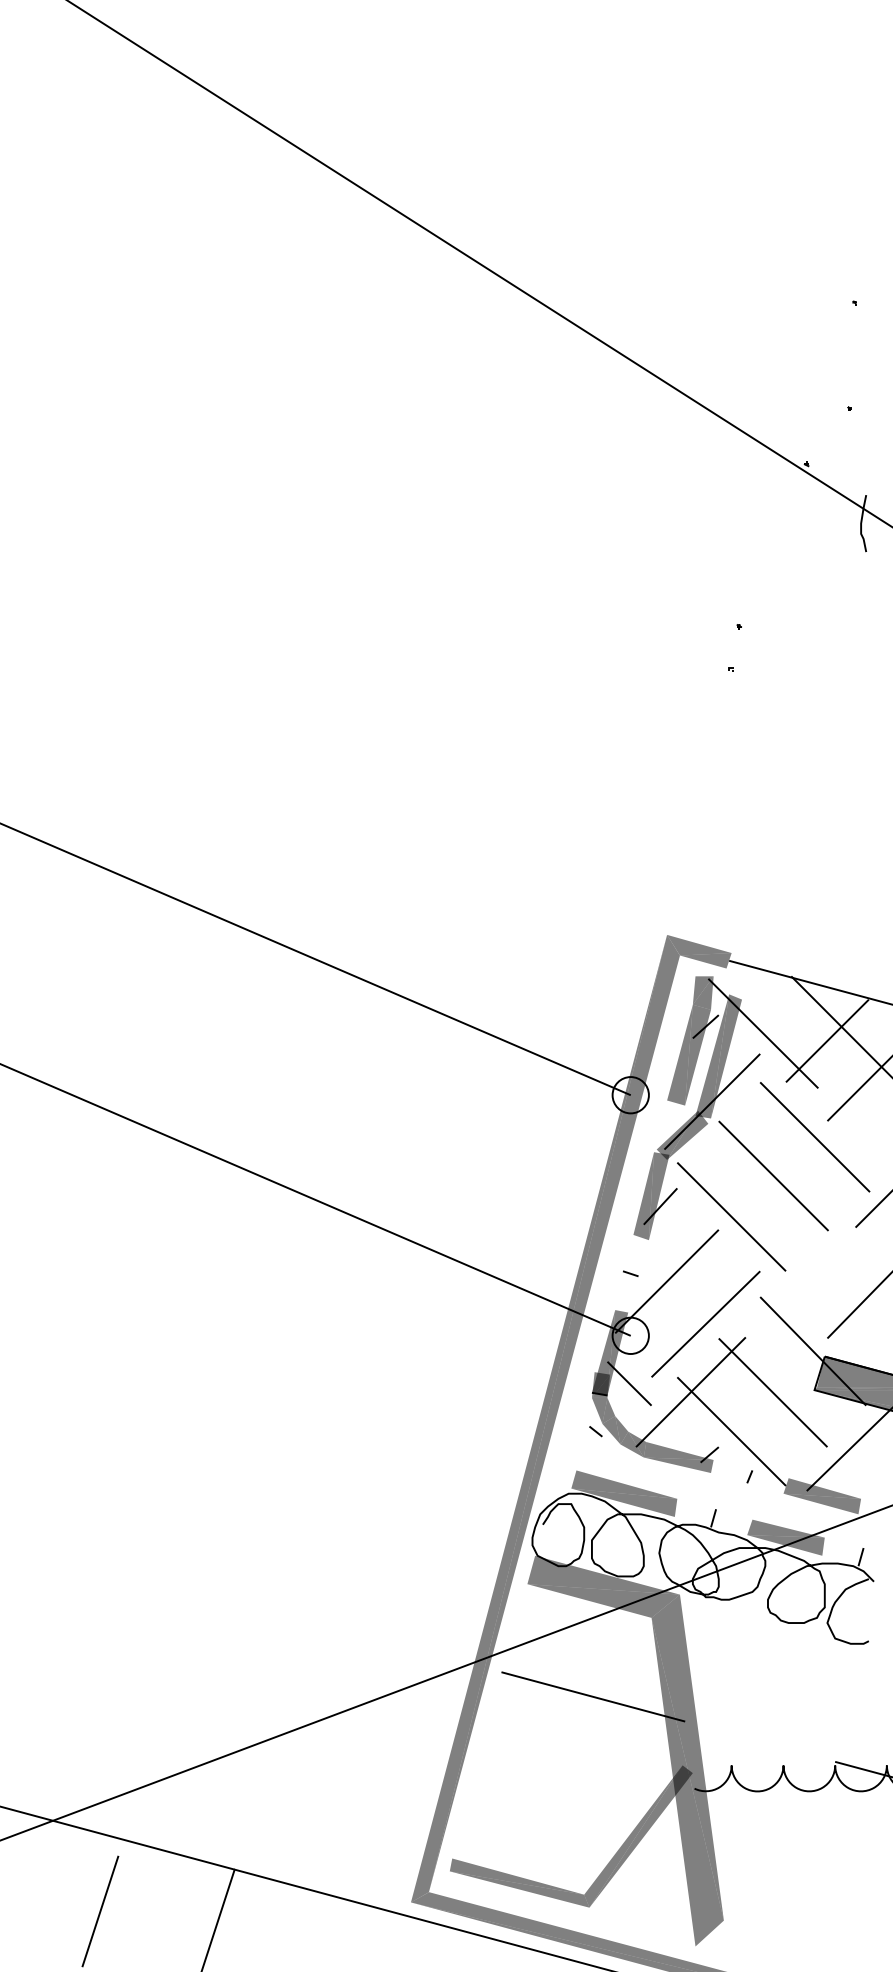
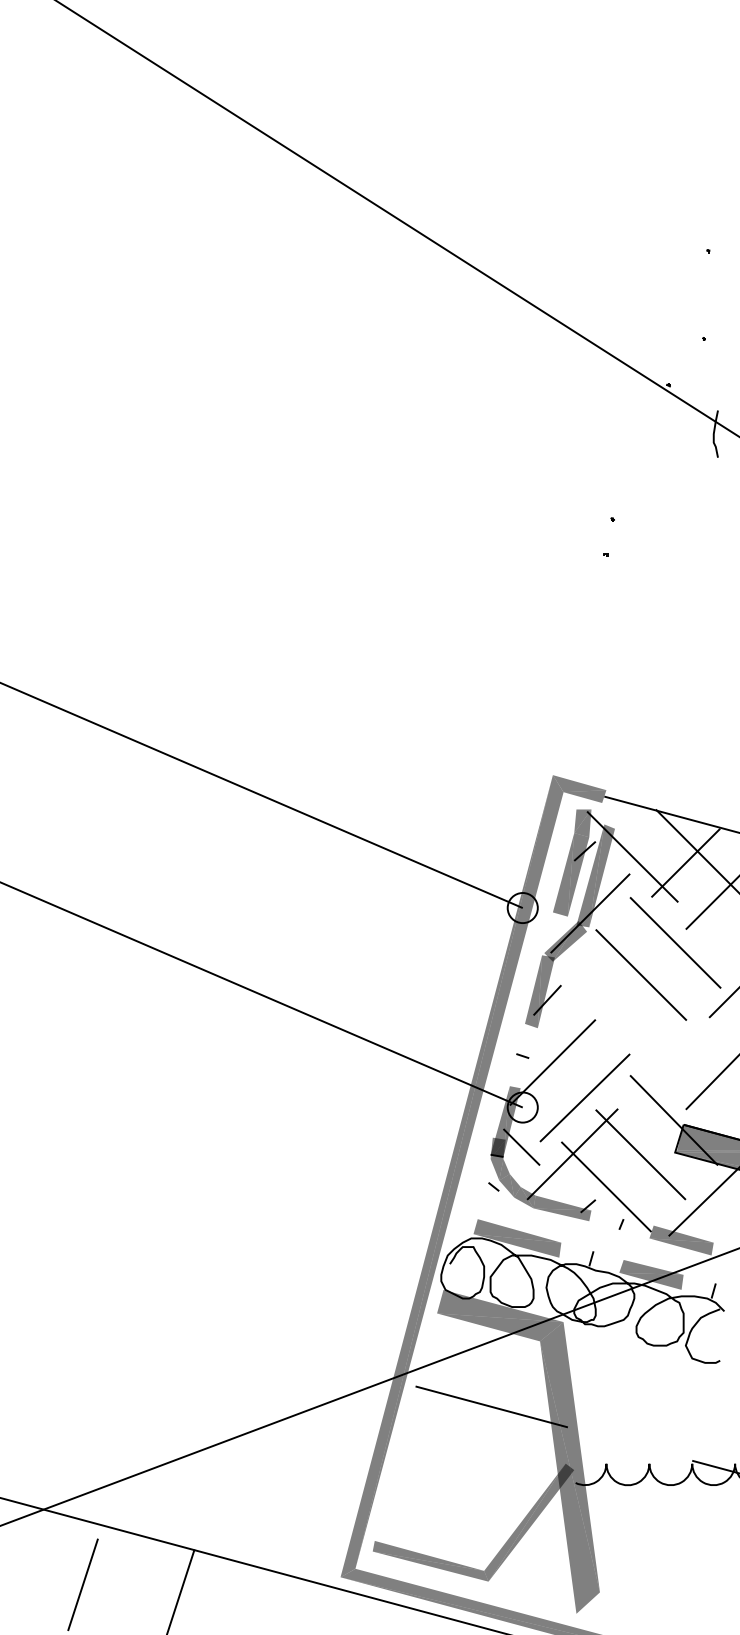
line: (731, 1216) -> (606, 1008), removed

